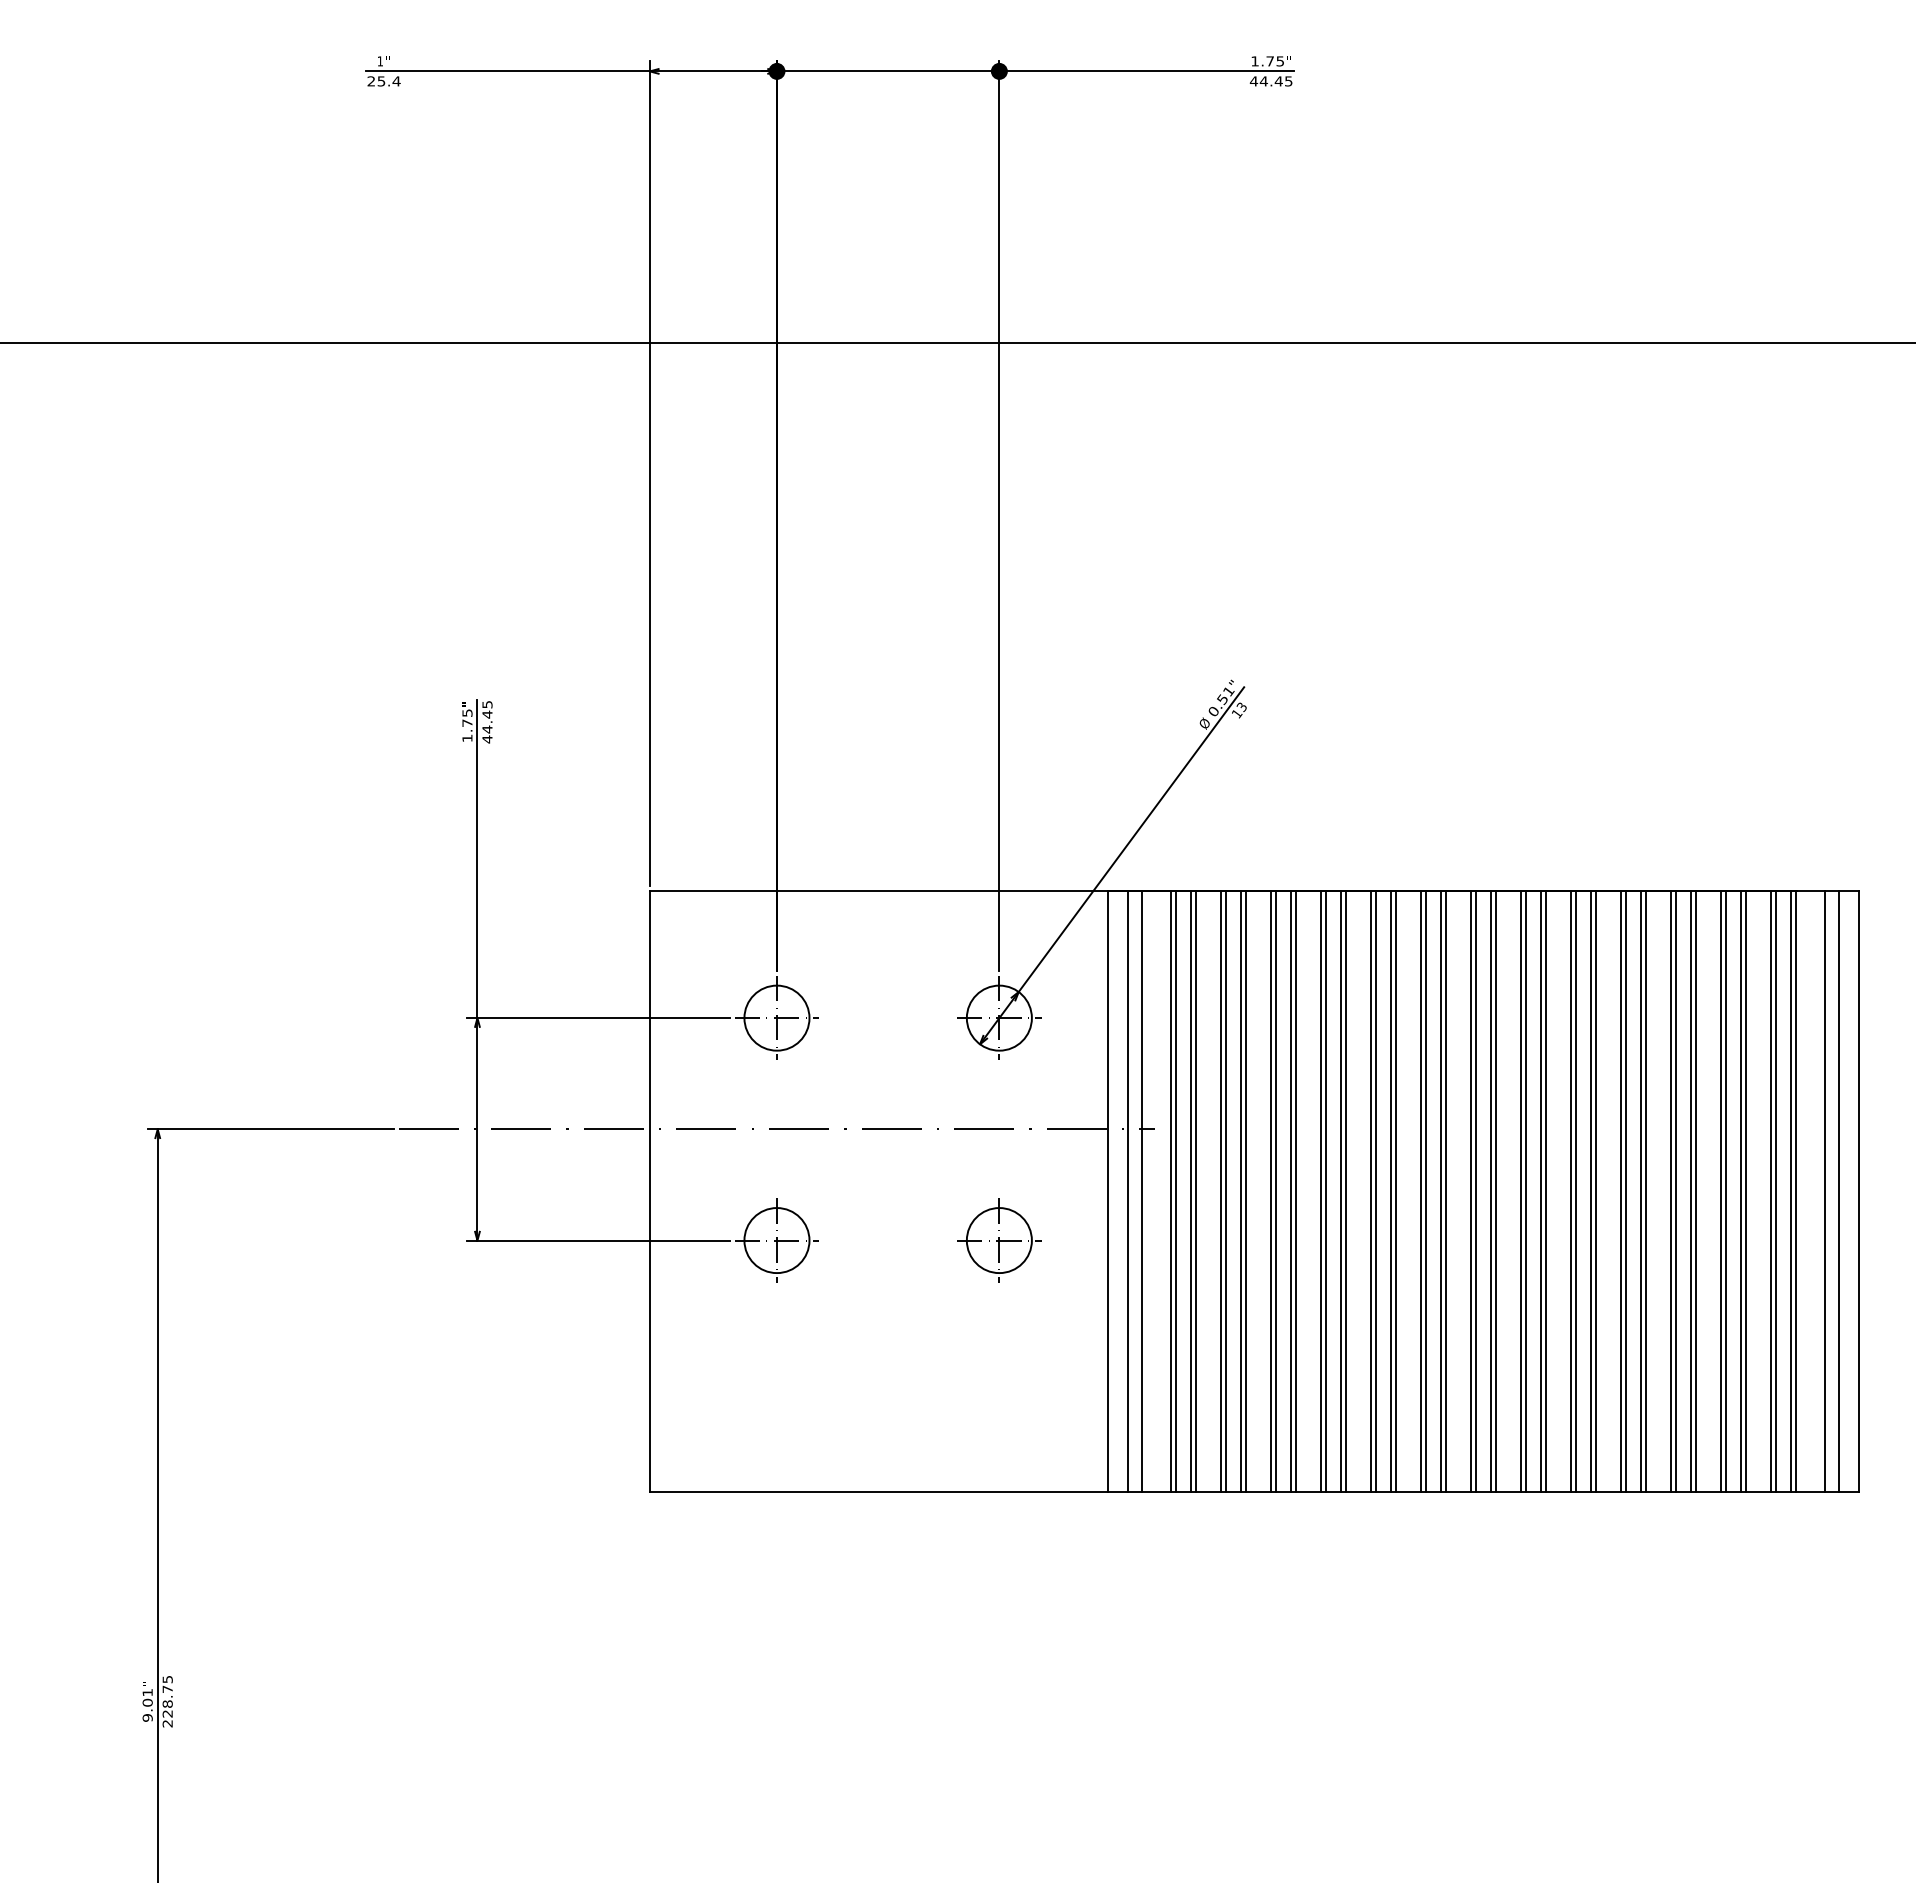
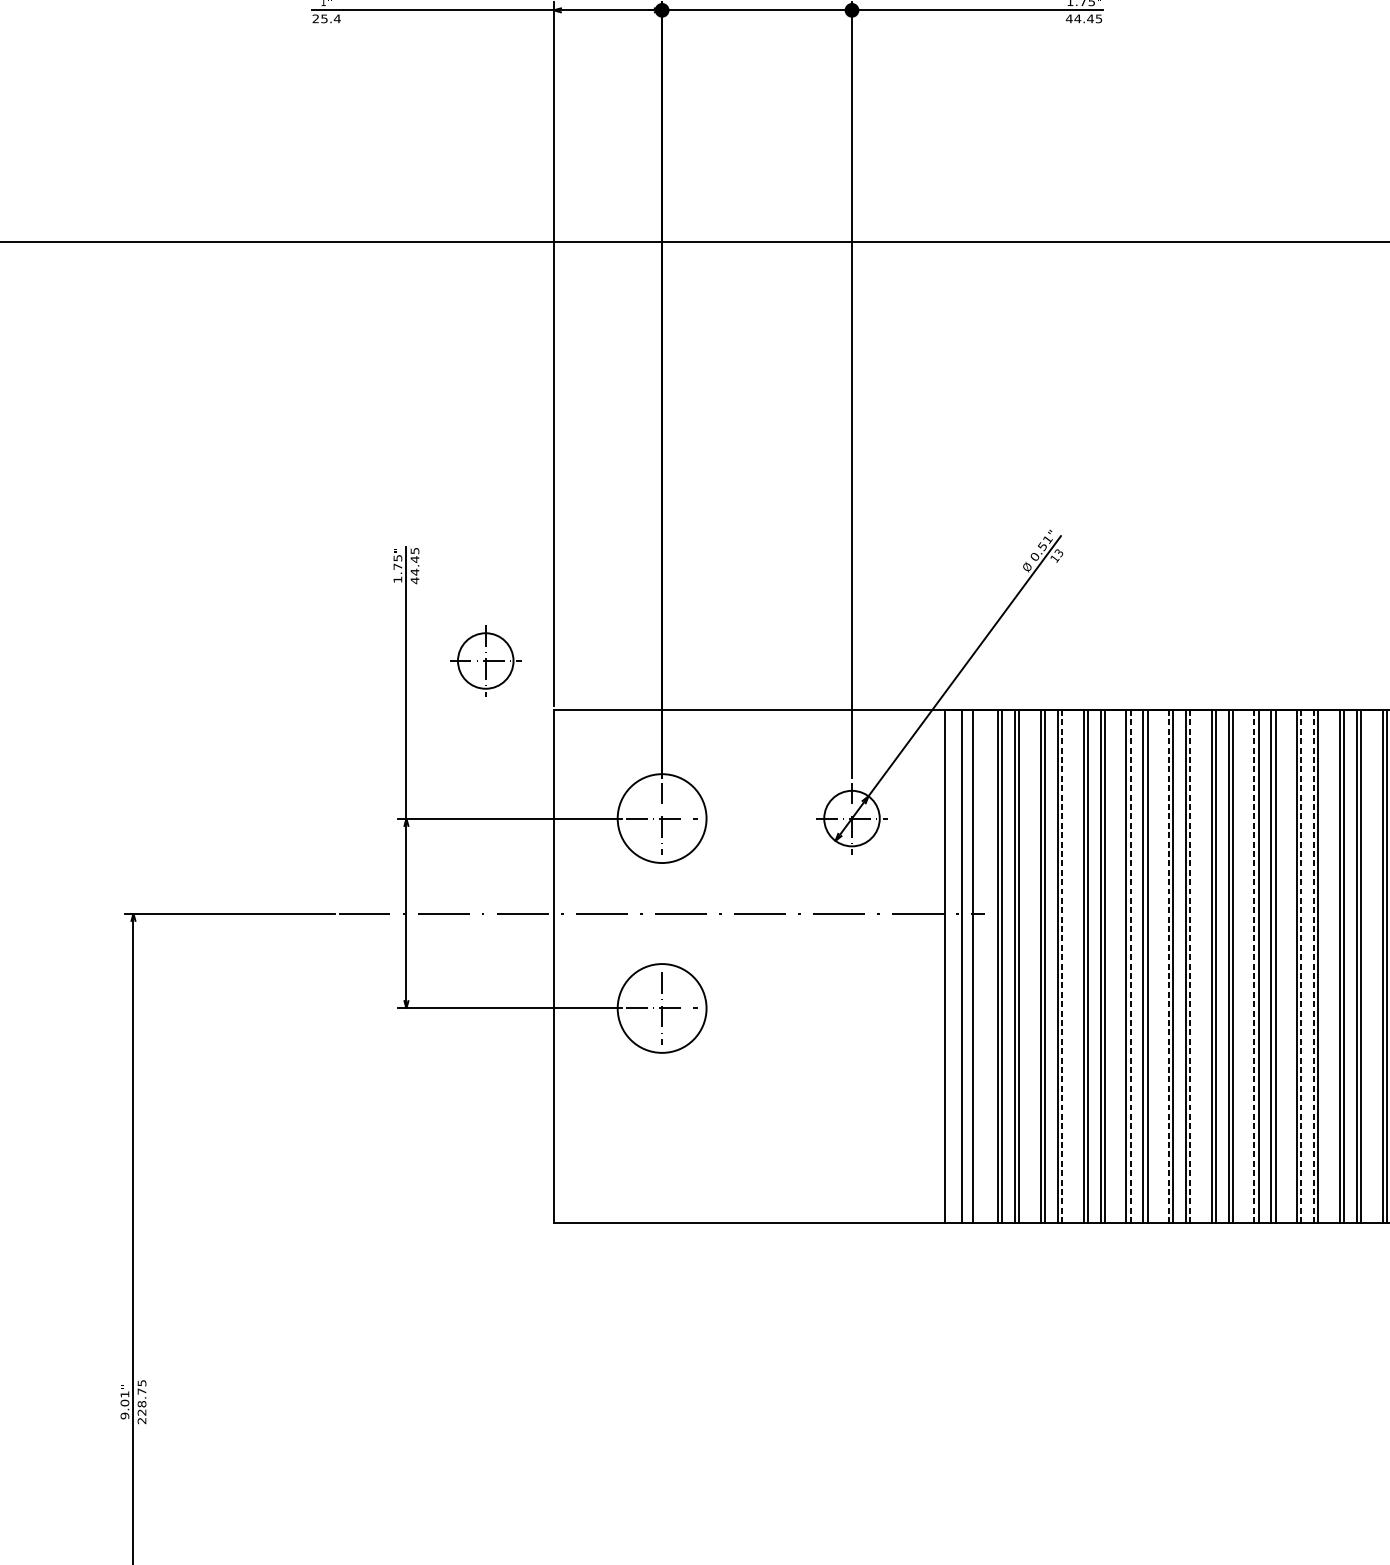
circle: (776, 1017) -> (661, 818), size x1.6
line: (1245, 1191) -> (1062, 966), solid -> dashed
line: (1325, 1191) -> (1130, 966), solid -> dashed
line: (1370, 1191) -> (1168, 966), solid -> dashed
line: (1395, 1191) -> (1190, 966), solid -> dashed
line: (1470, 1191) -> (1254, 966), solid -> dashed
line: (1525, 1191) -> (1301, 966), solid -> dashed
line: (1540, 1191) -> (1313, 966), solid -> dashed
circle: (776, 1240) -> (661, 1008), size x1.6
part: (999, 1240) -> (485, 660), moved

